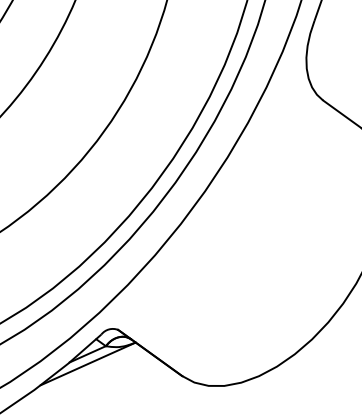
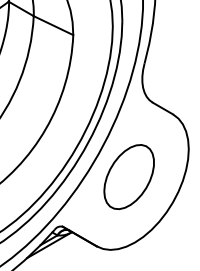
part: (259, 242) -> (128, 176), added

